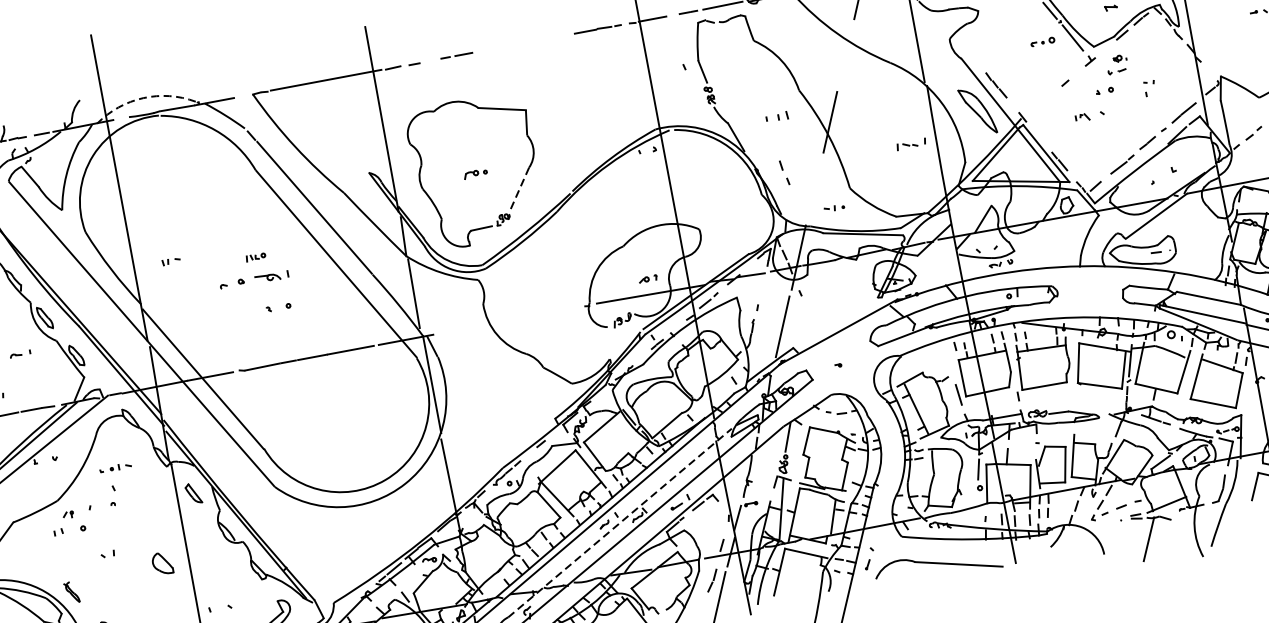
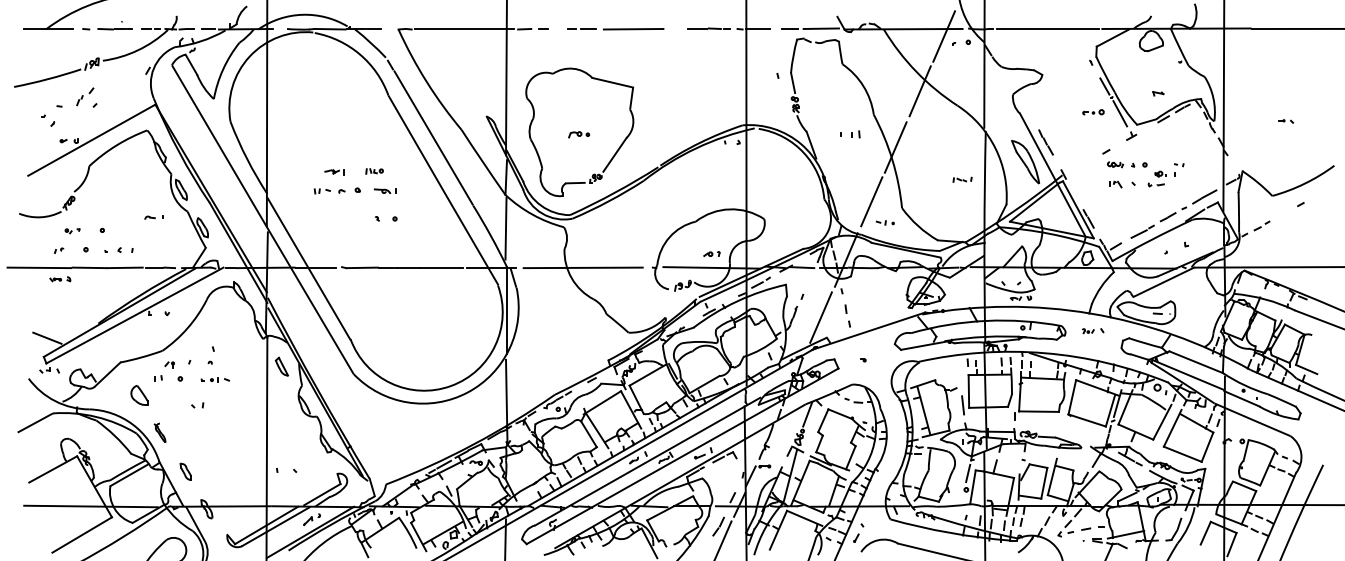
line: (514, 44) -> (633, 28), added
line: (845, 55) -> (919, 91), added
part: (1116, 64) -> (1156, 178), moved
part: (1078, 95) -> (1115, 164), added
arc: (143, 97) -> (302, 14), dashed -> solid
part: (911, 143) -> (962, 179), size x0.71
part: (784, 172) -> (847, 315), moved
line: (814, 187) -> (871, 201), added
line: (519, 188) -> (614, 154), dashed -> solid
part: (170, 261) -> (321, 191), moved
part: (211, 266) -> (334, 172), added
part: (271, 277) -> (384, 191), size x0.71
part: (1087, 285) -> (1092, 331), added
line: (507, 320) -> (582, 267), added
part: (114, 467) -> (214, 379), moved
line: (620, 522) -> (648, 461), dashed -> solid
part: (162, 563) -> (139, 395), moved

